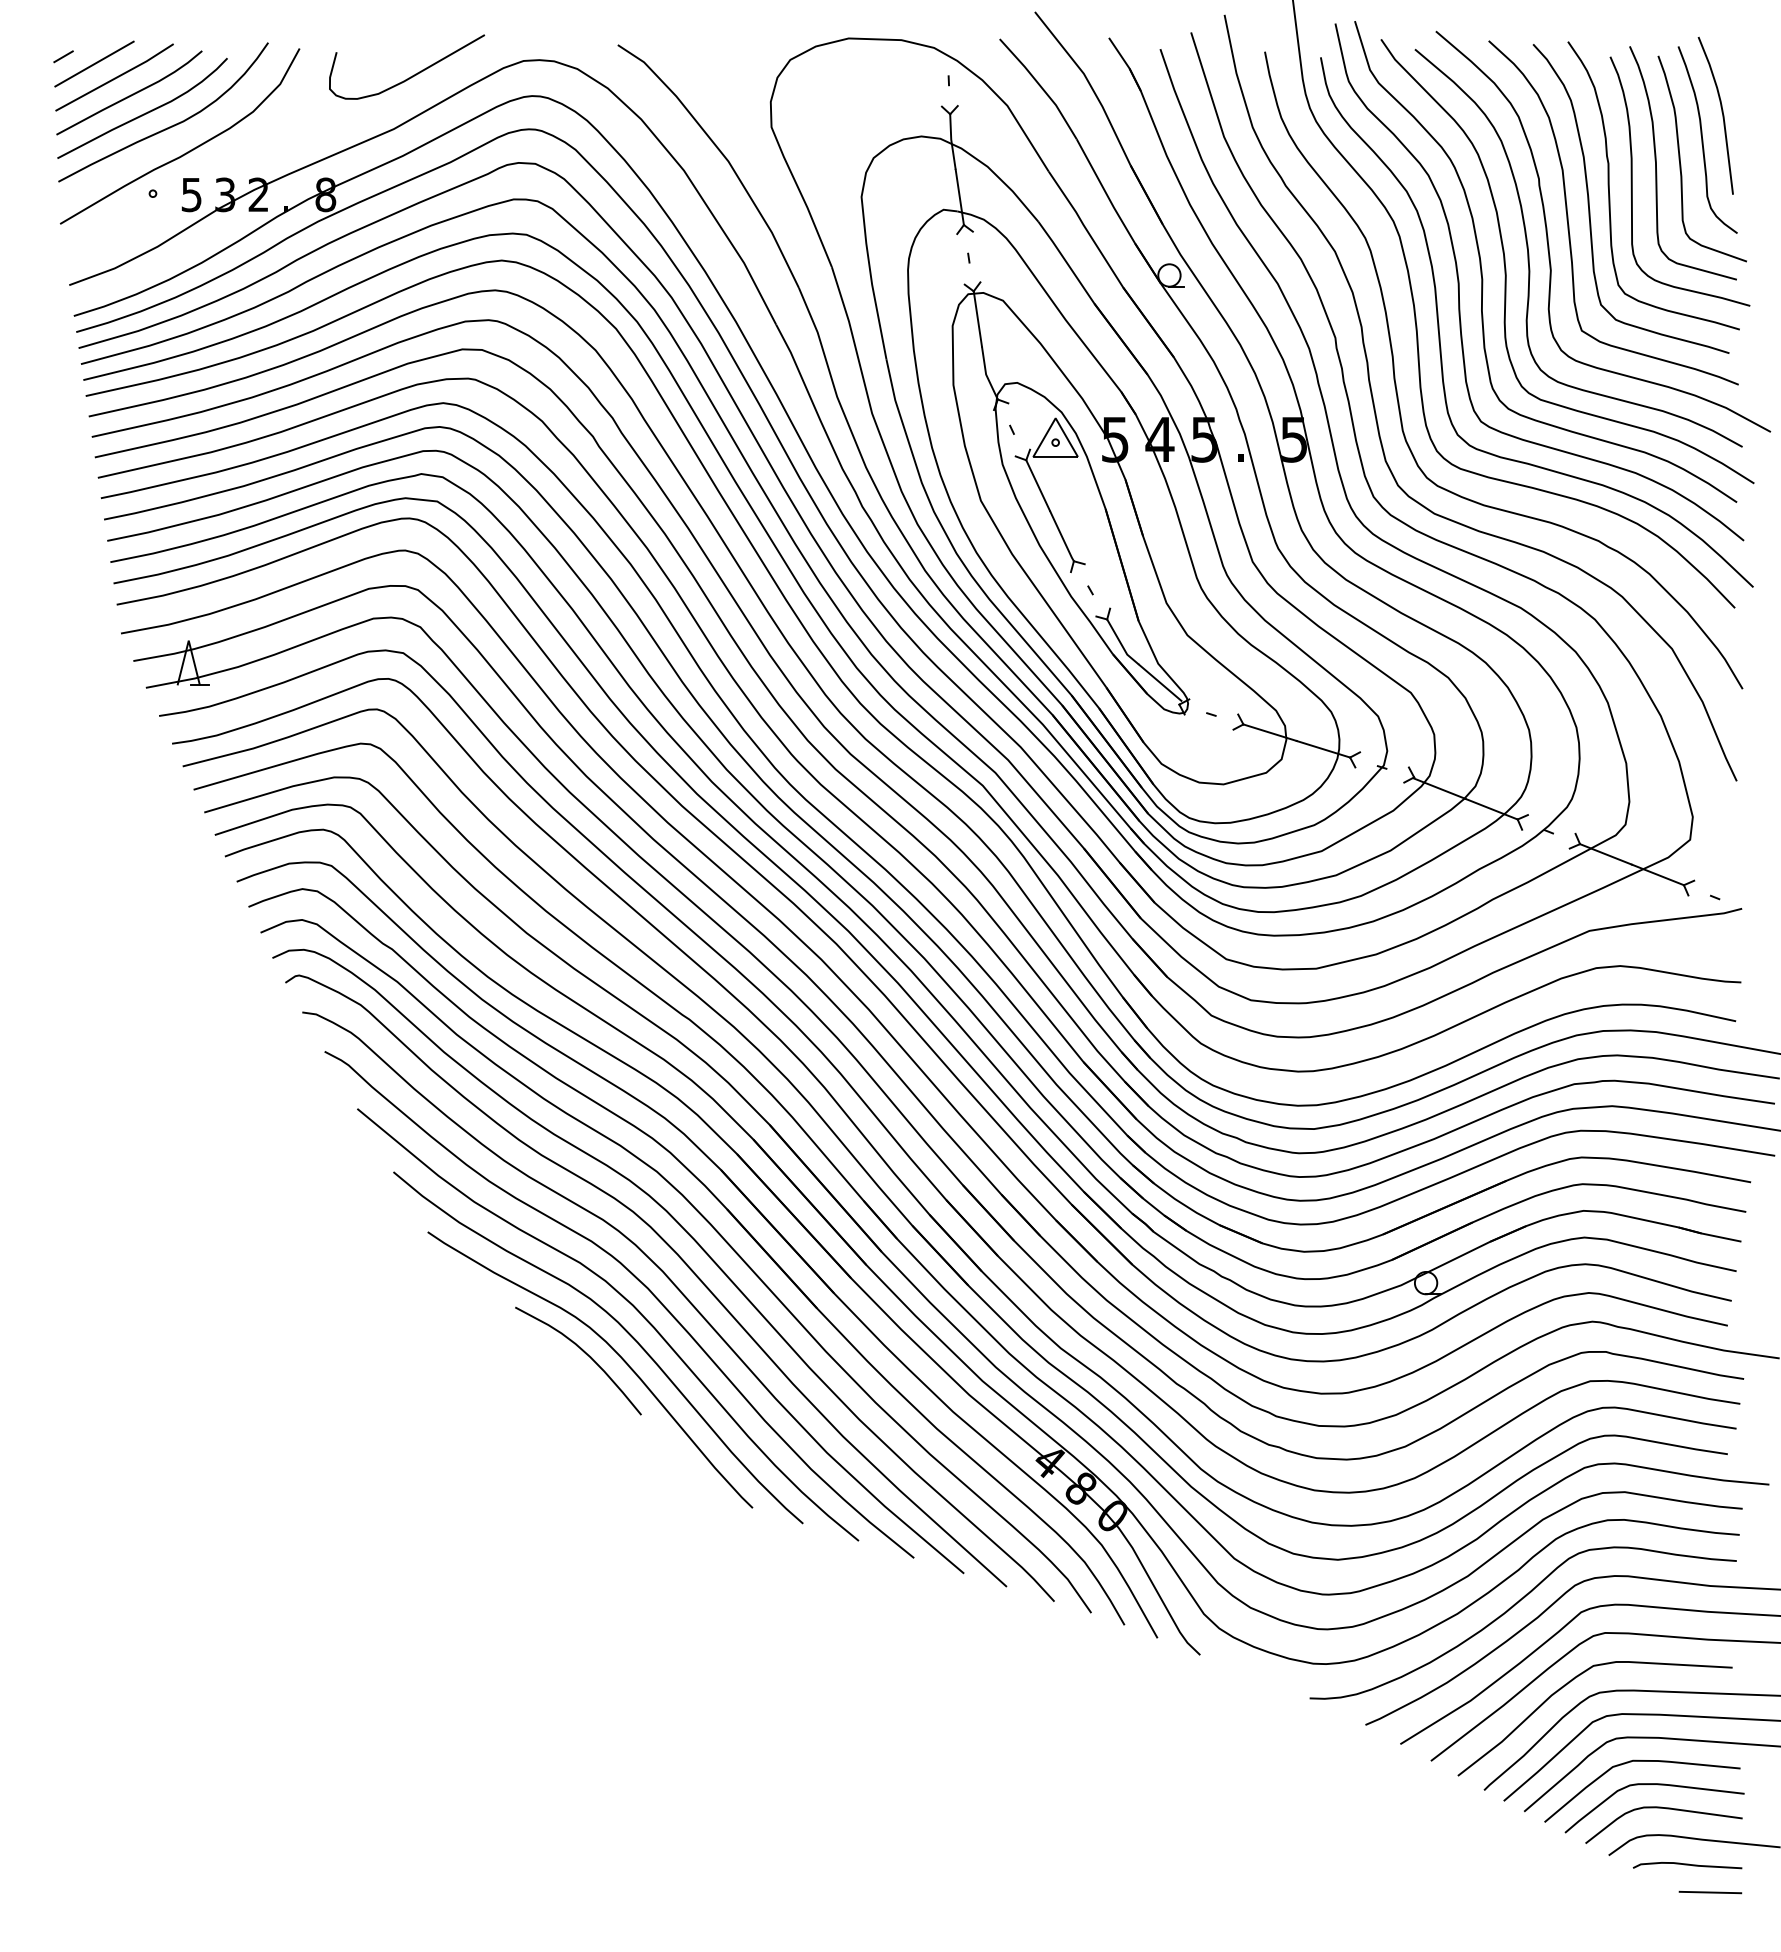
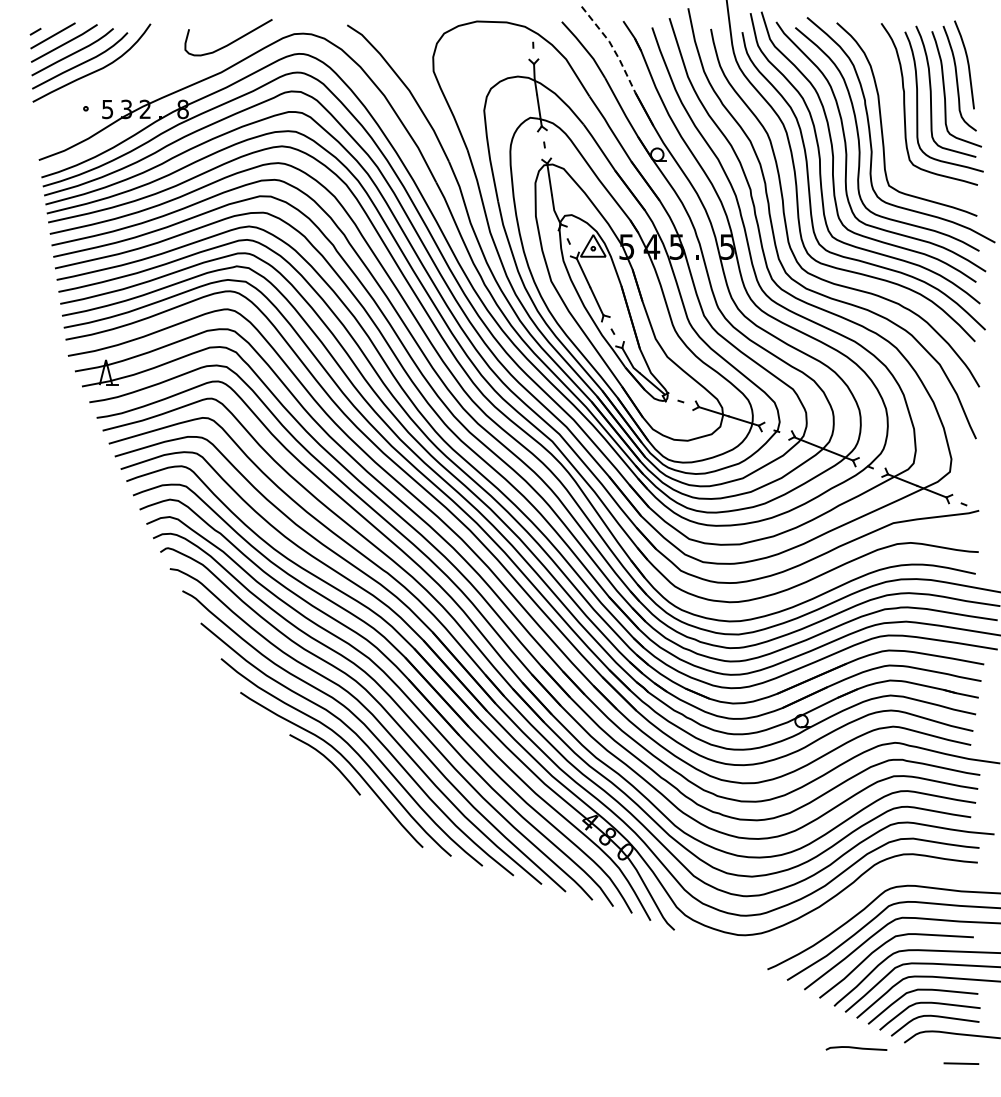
line: (1089, 84) -> (612, 47), solid -> dashed
curve: (187, 150) -> (105, 84), removed
curve: (1591, 209) -> (894, 117), removed
curve: (1514, 1607) -> (851, 903), removed
curve: (1687, 1865) -> (856, 1048), moved

